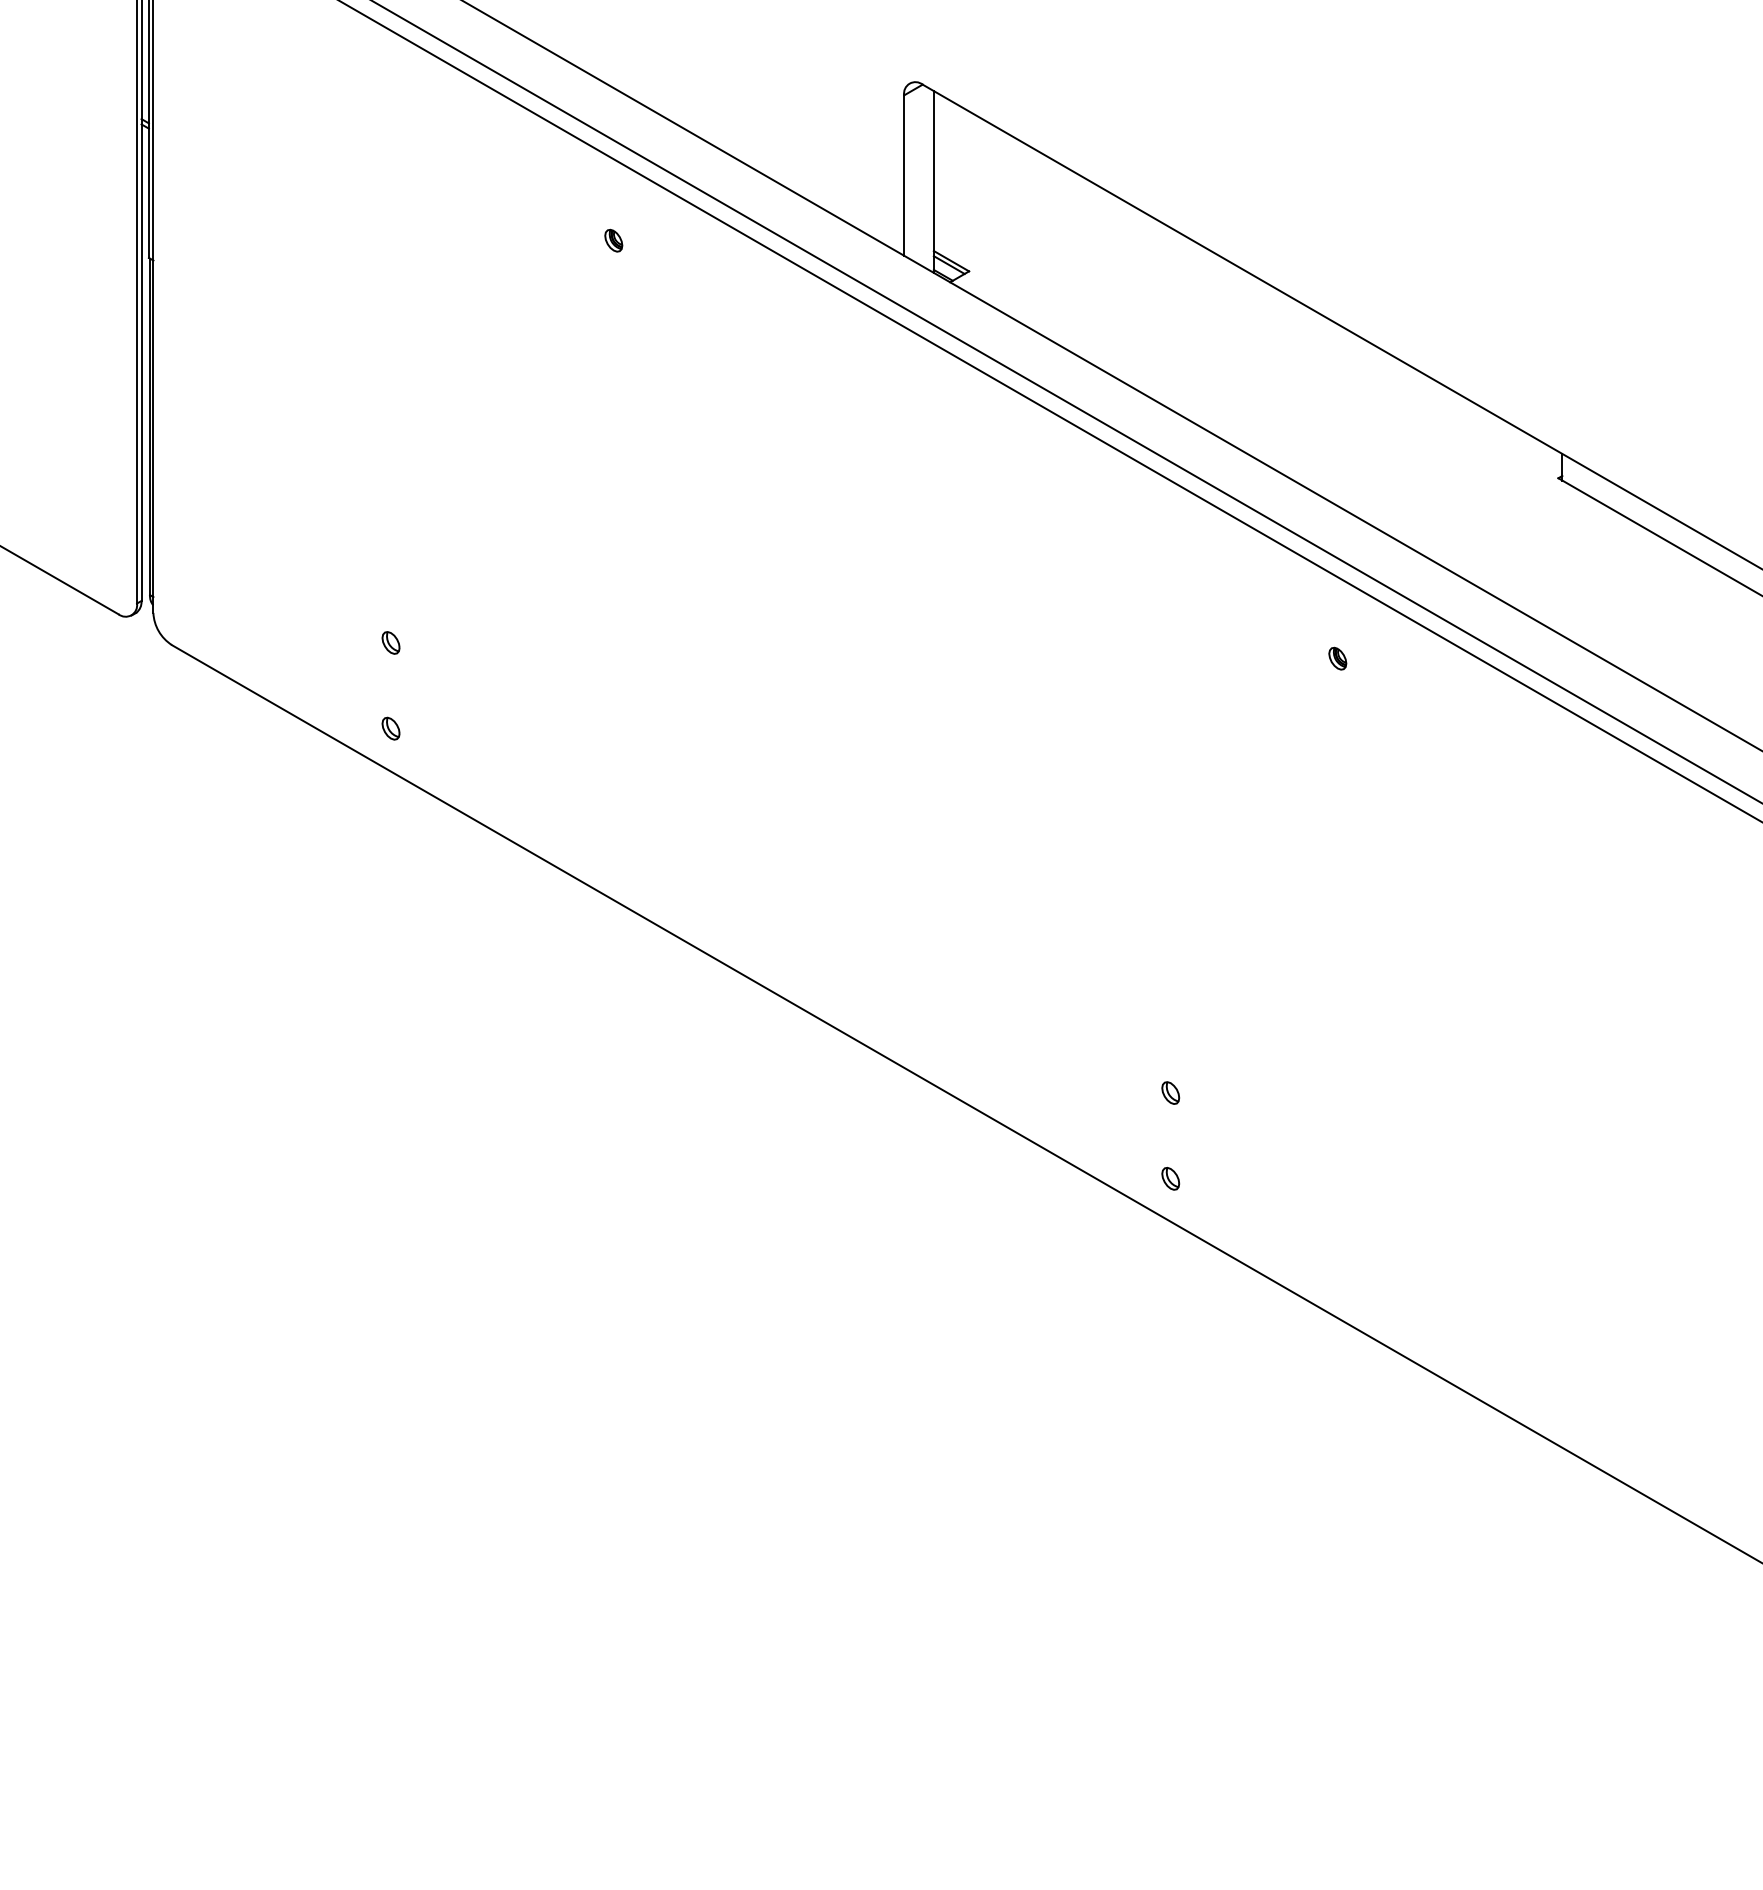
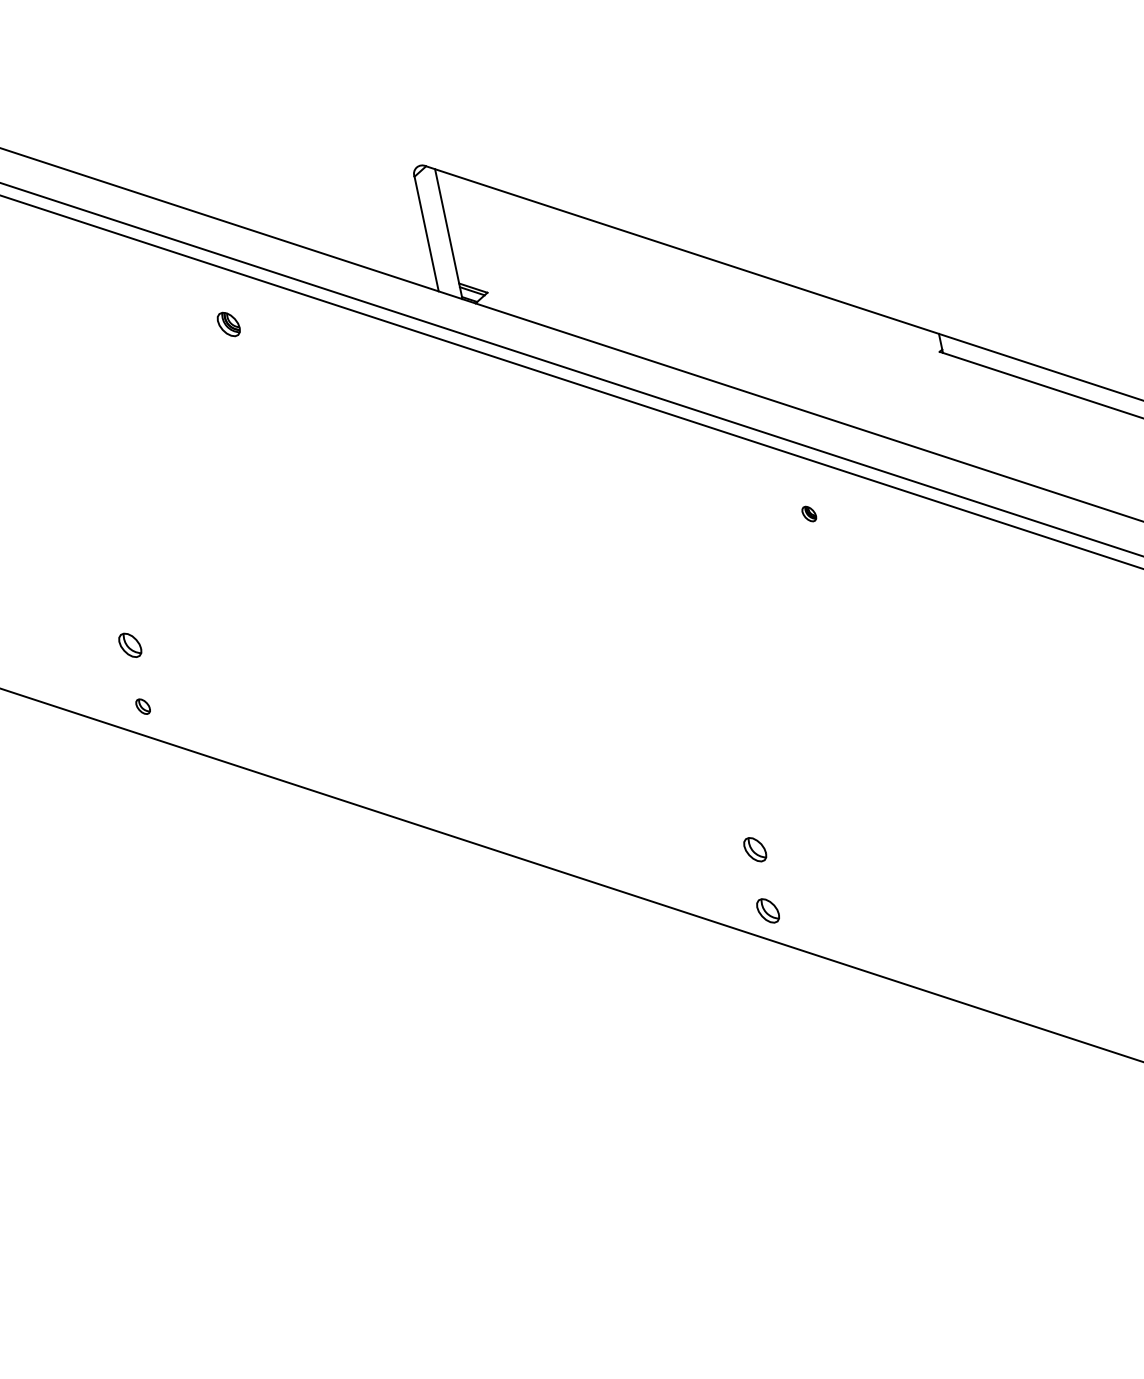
part: (613, 240) -> (228, 324), size x1.6
part: (390, 642) -> (129, 645), size x1.6
part: (1170, 1092) -> (755, 849), size x1.6
part: (1170, 1178) -> (768, 910), size x1.6

